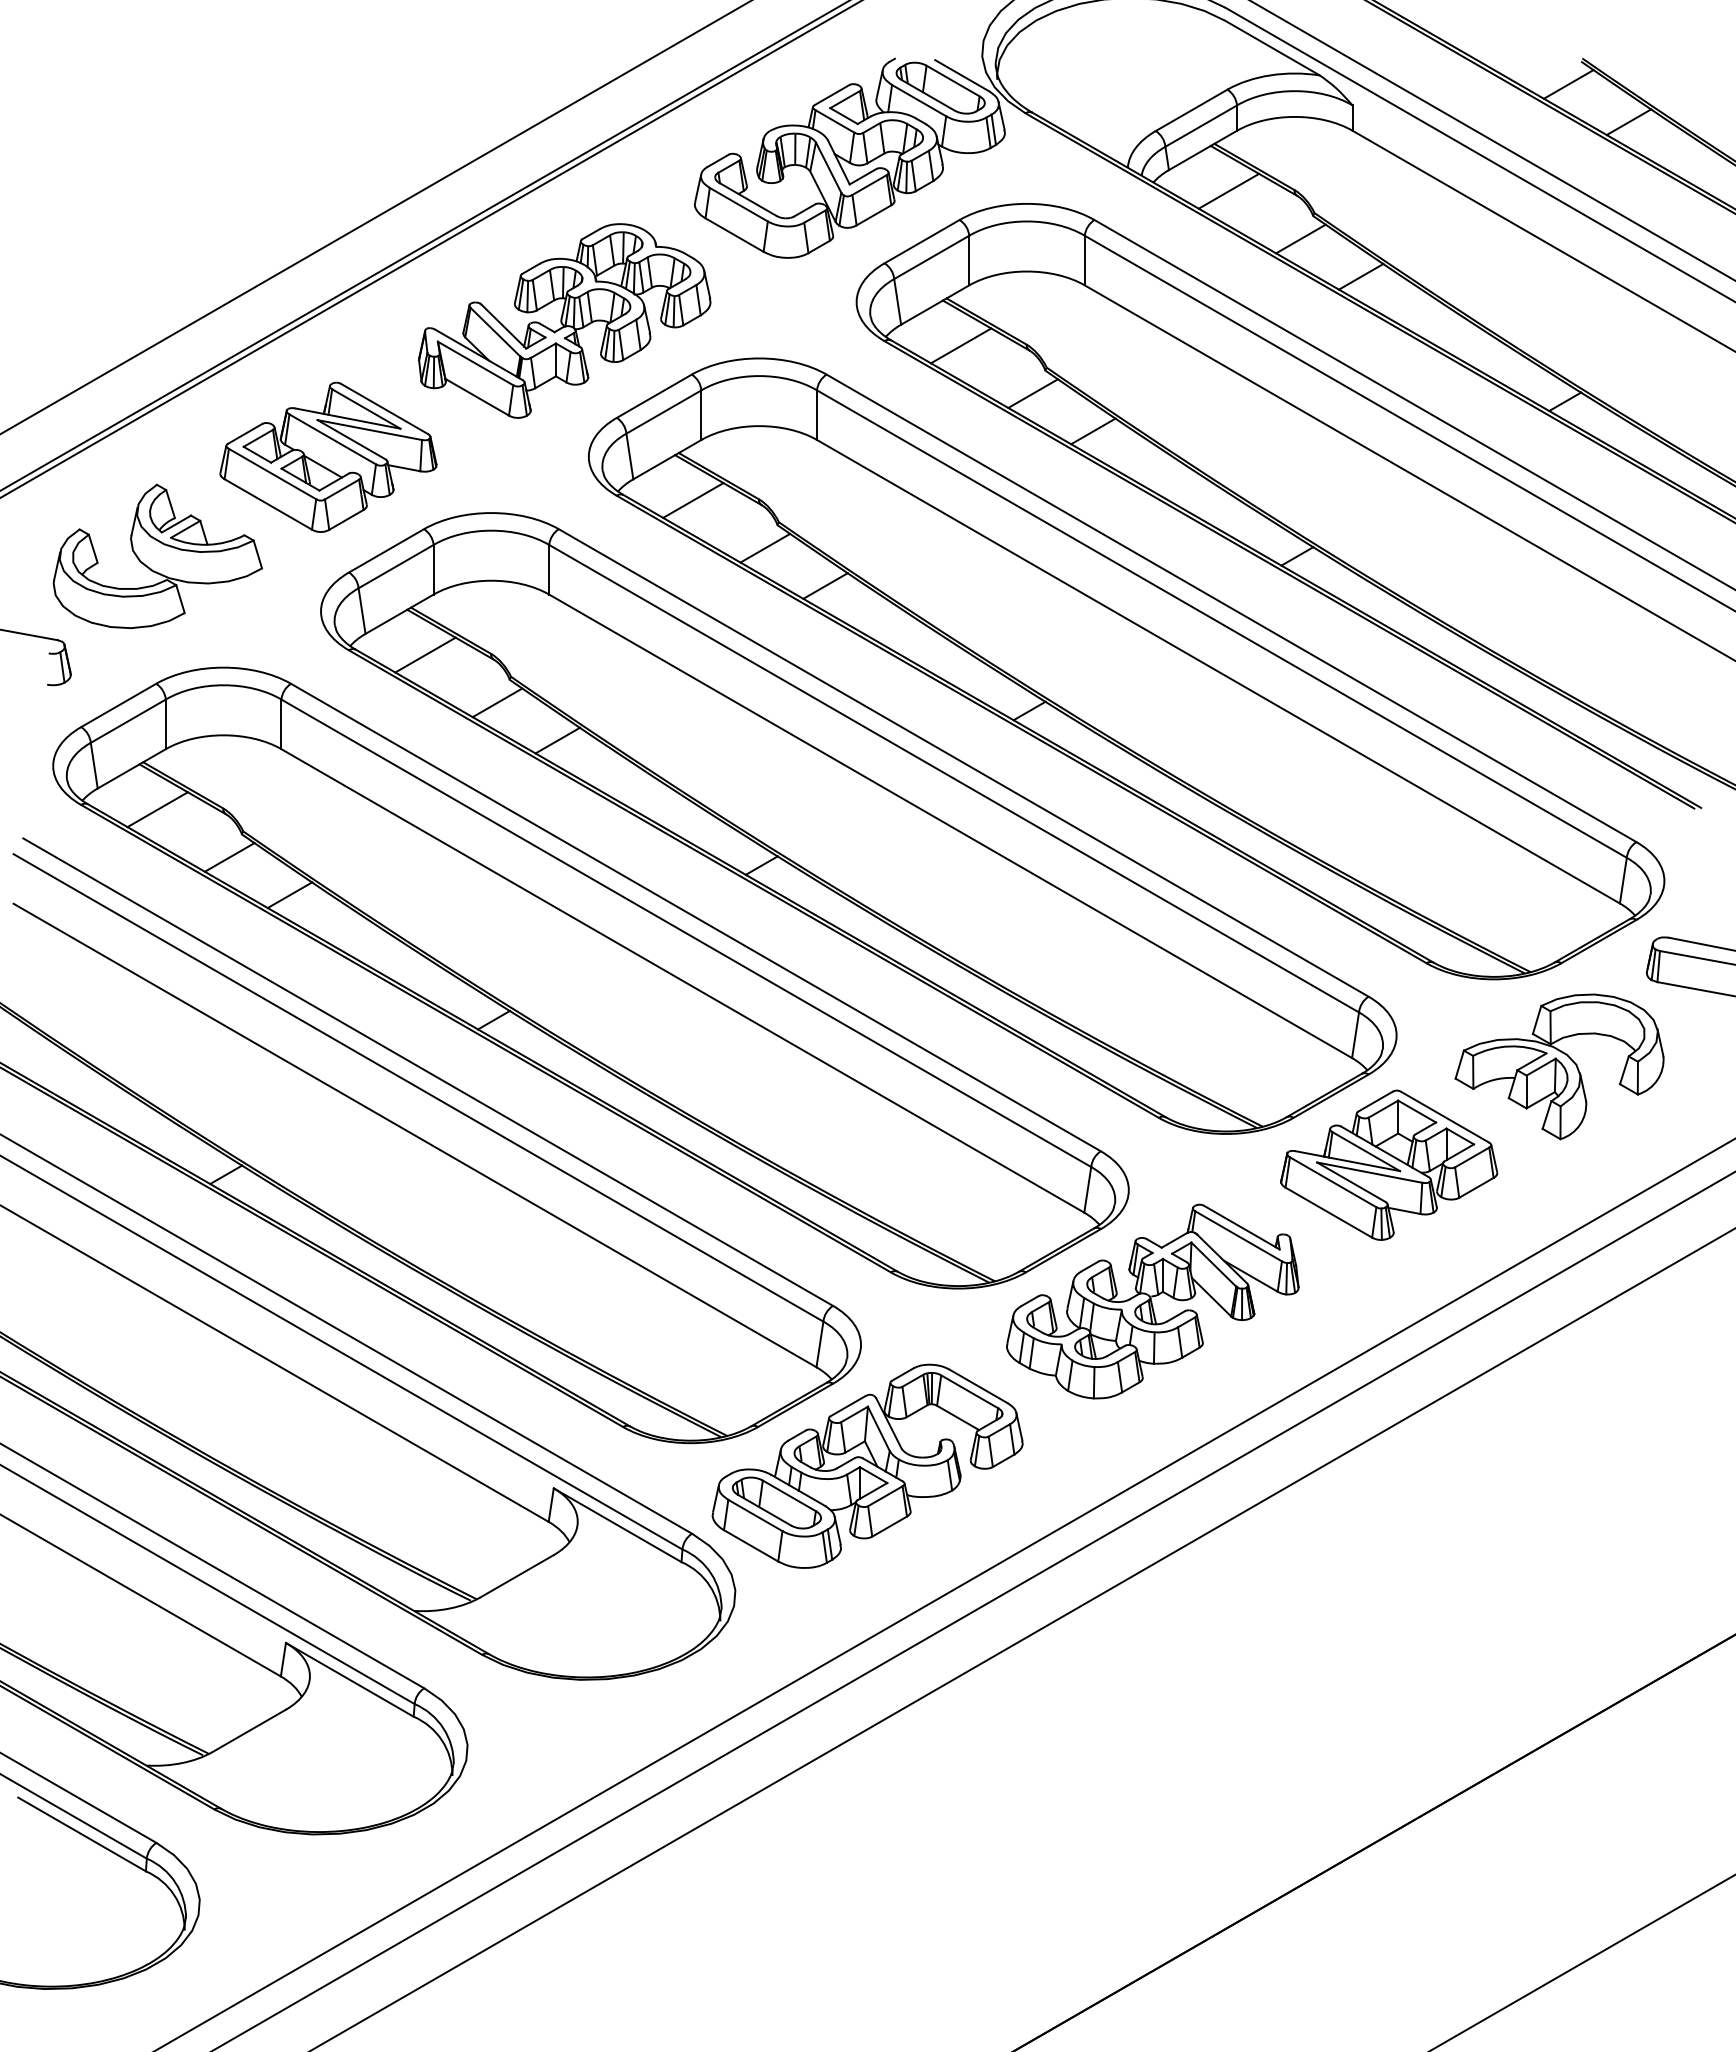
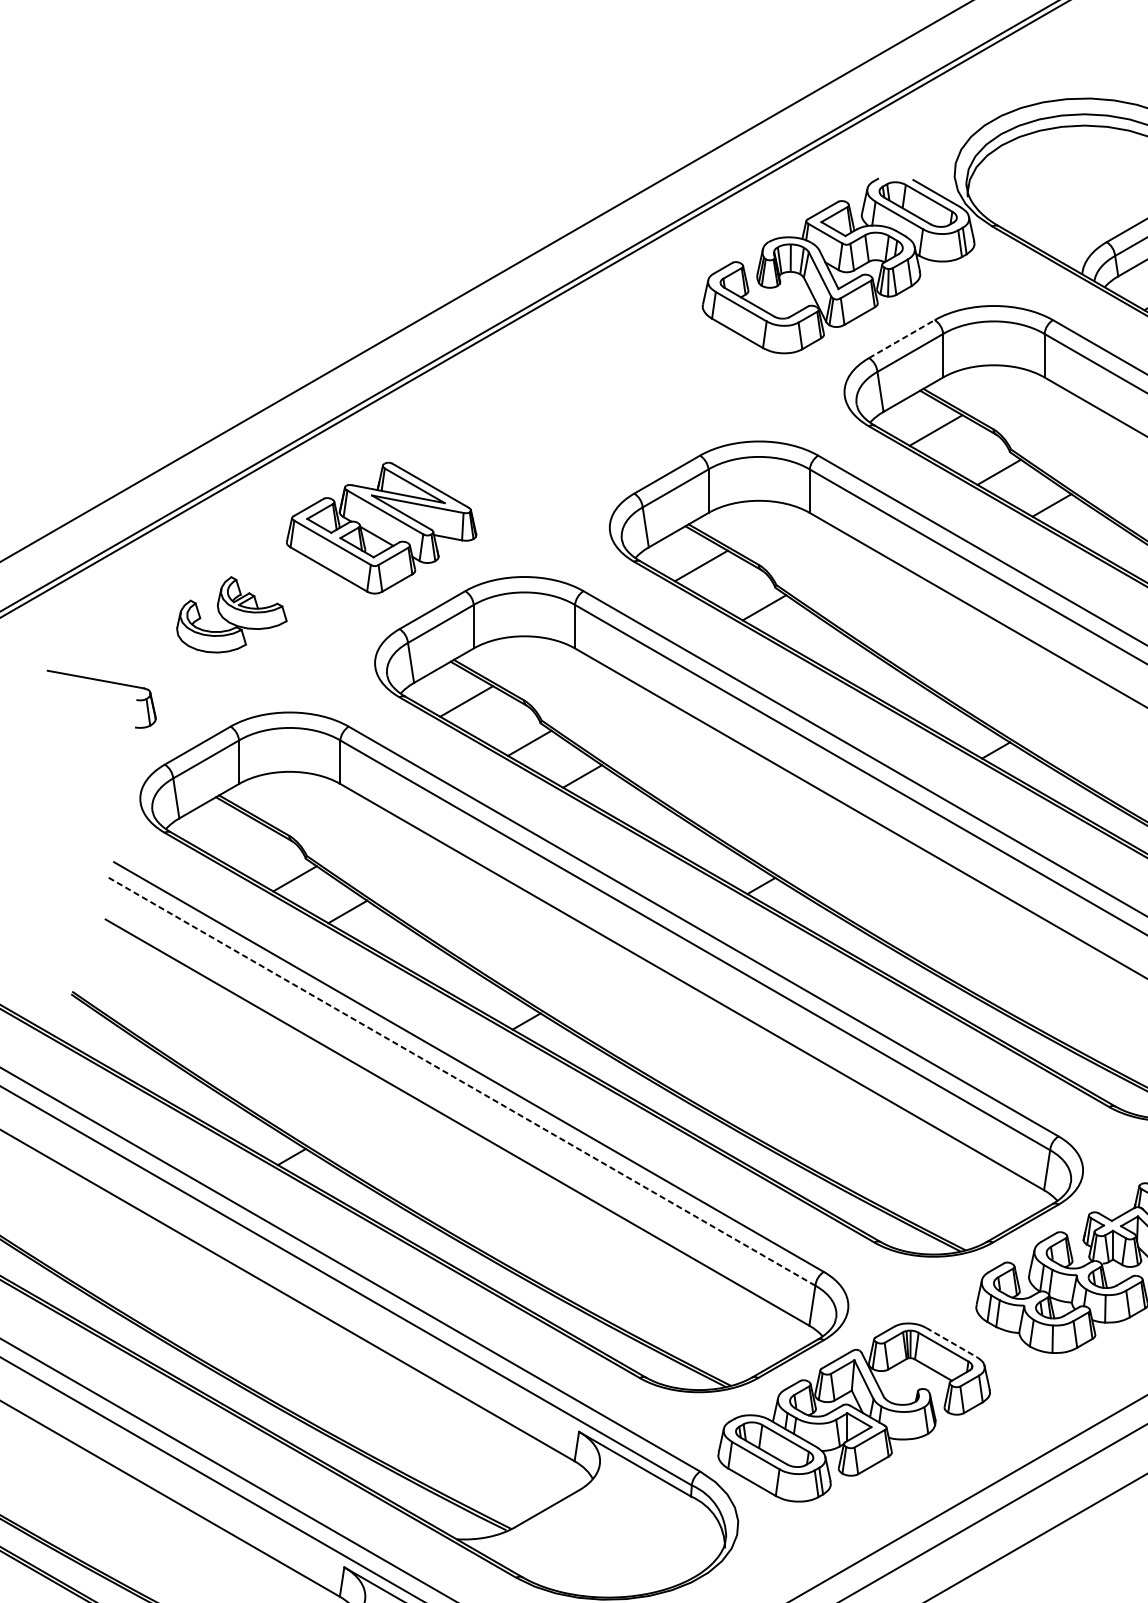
line: (922, 241) -> (902, 338), solid -> dashed
part: (564, 320) -> (588, 408), removed
part: (157, 555) -> (231, 614), size x0.6
line: (825, 585) -> (817, 640), removed
line: (157, 809) -> (231, 836), removed
line: (418, 1087) -> (460, 1080), solid -> dashed
line: (979, 1386) -> (952, 1342), solid -> dashed

